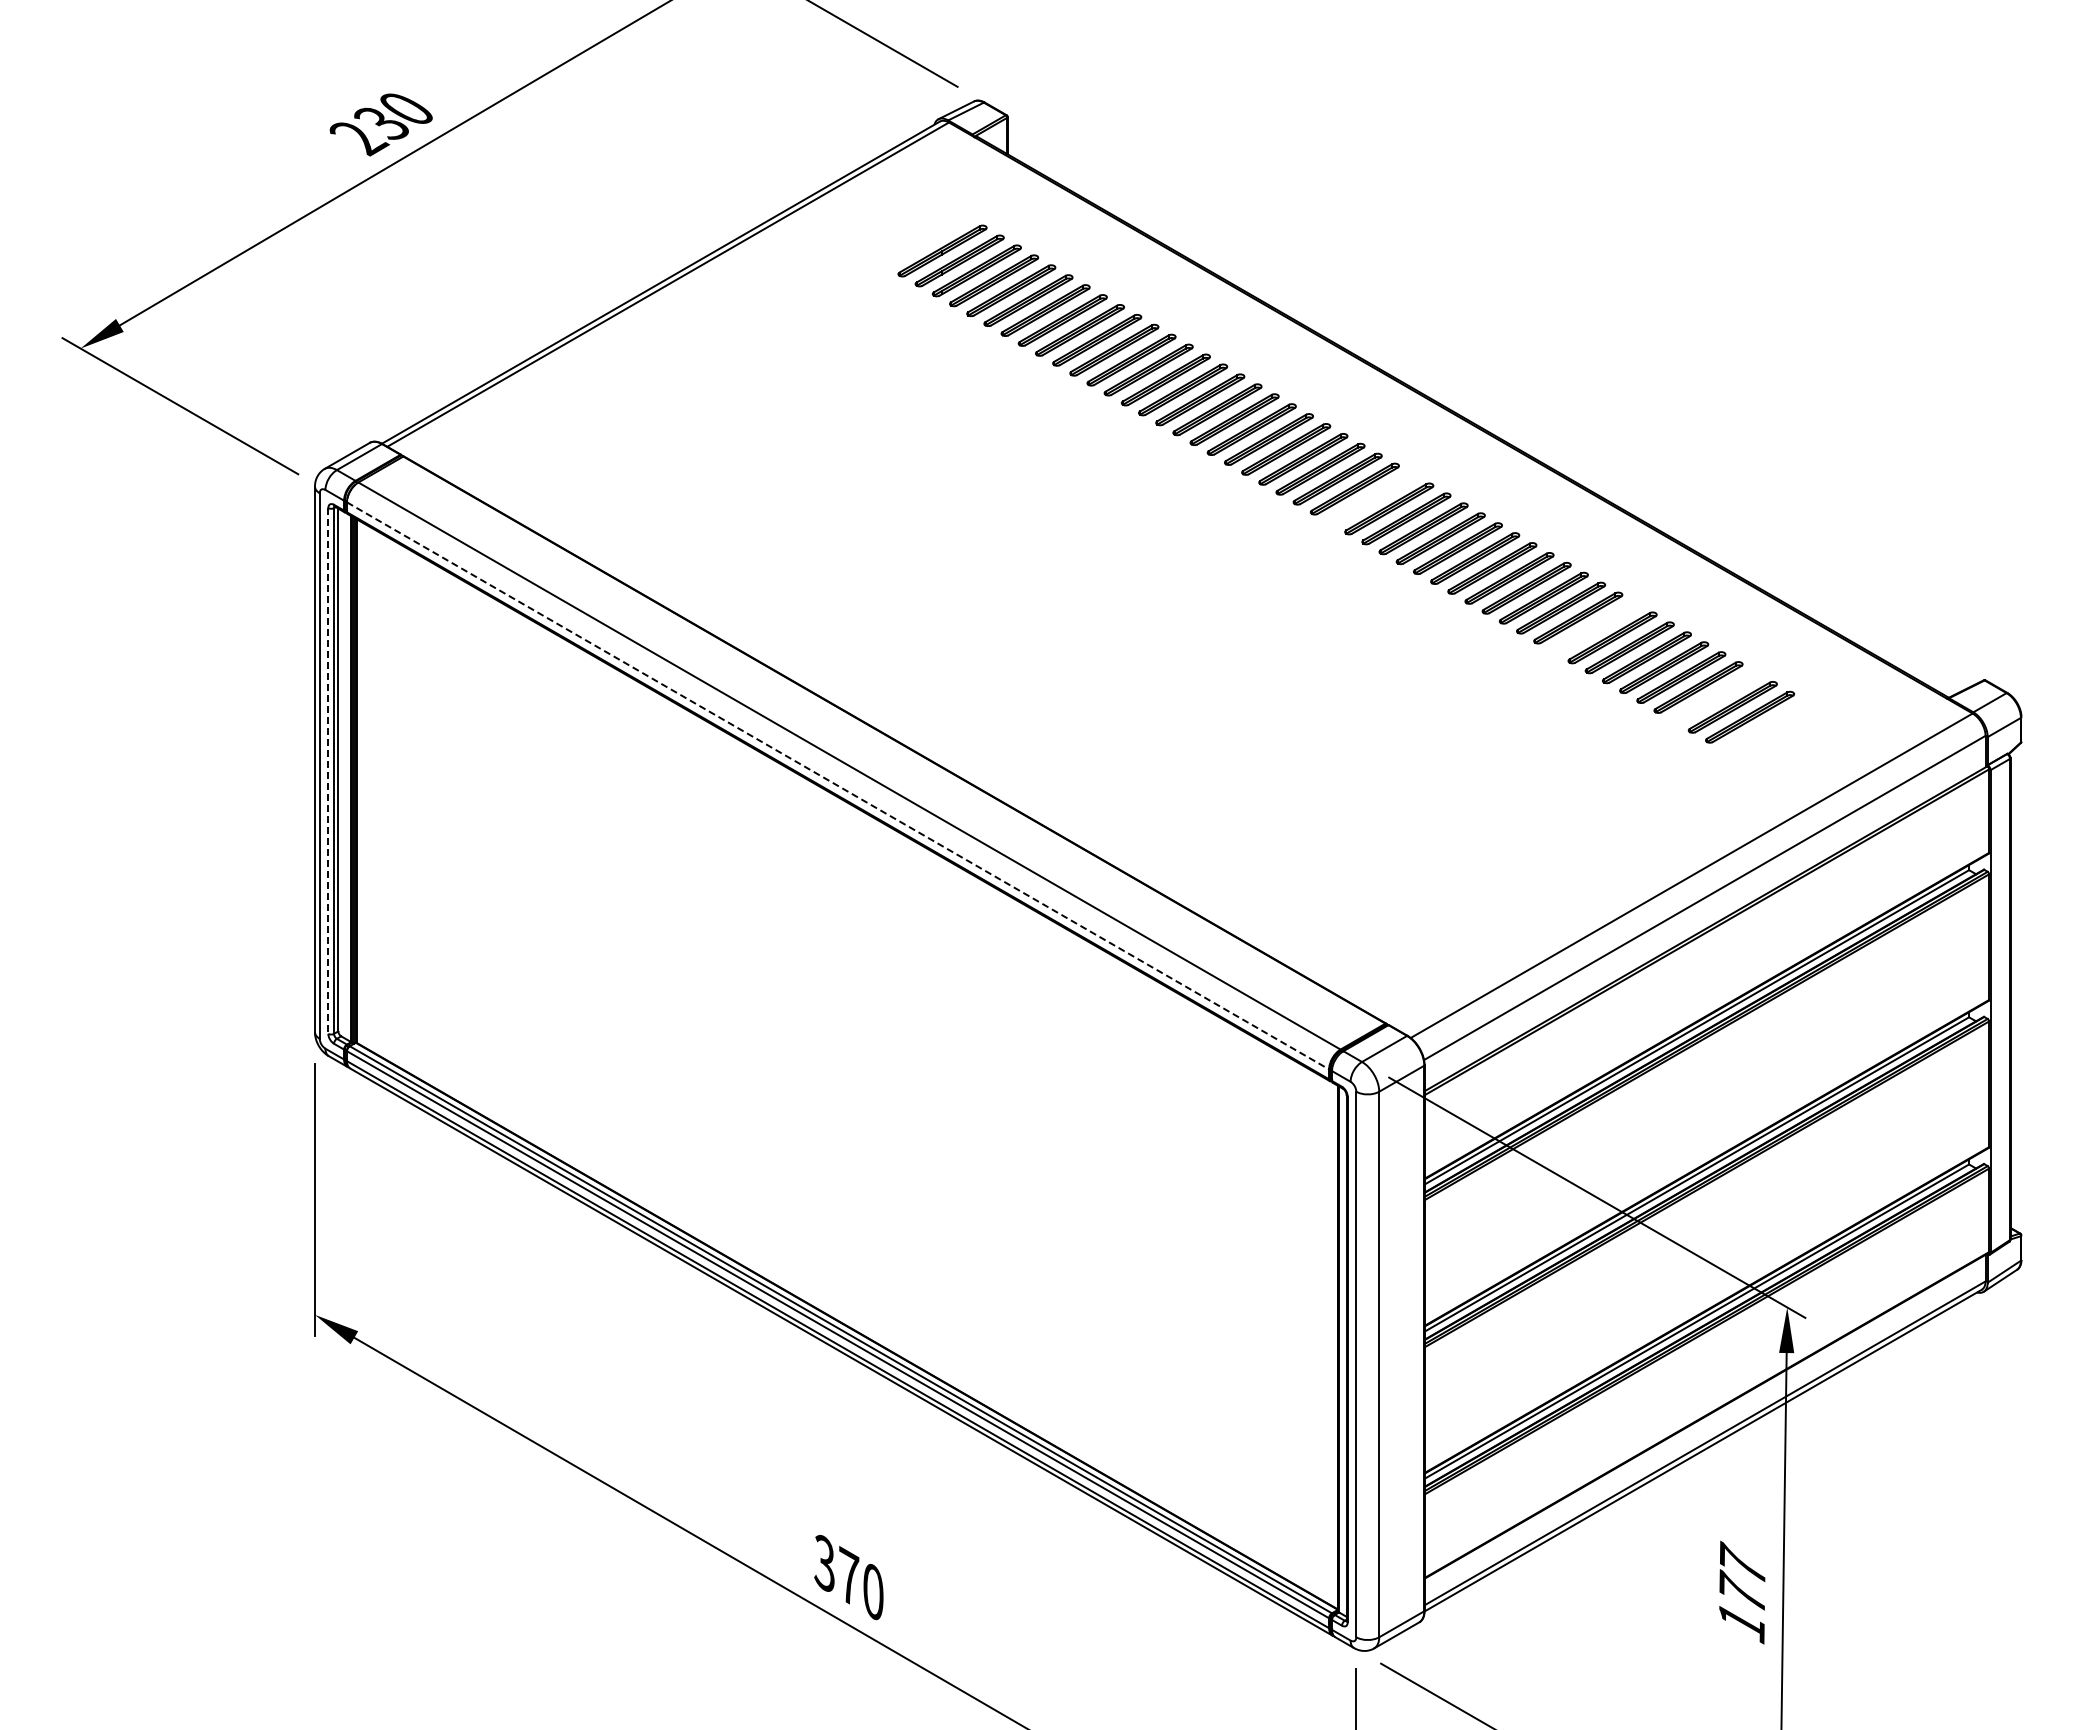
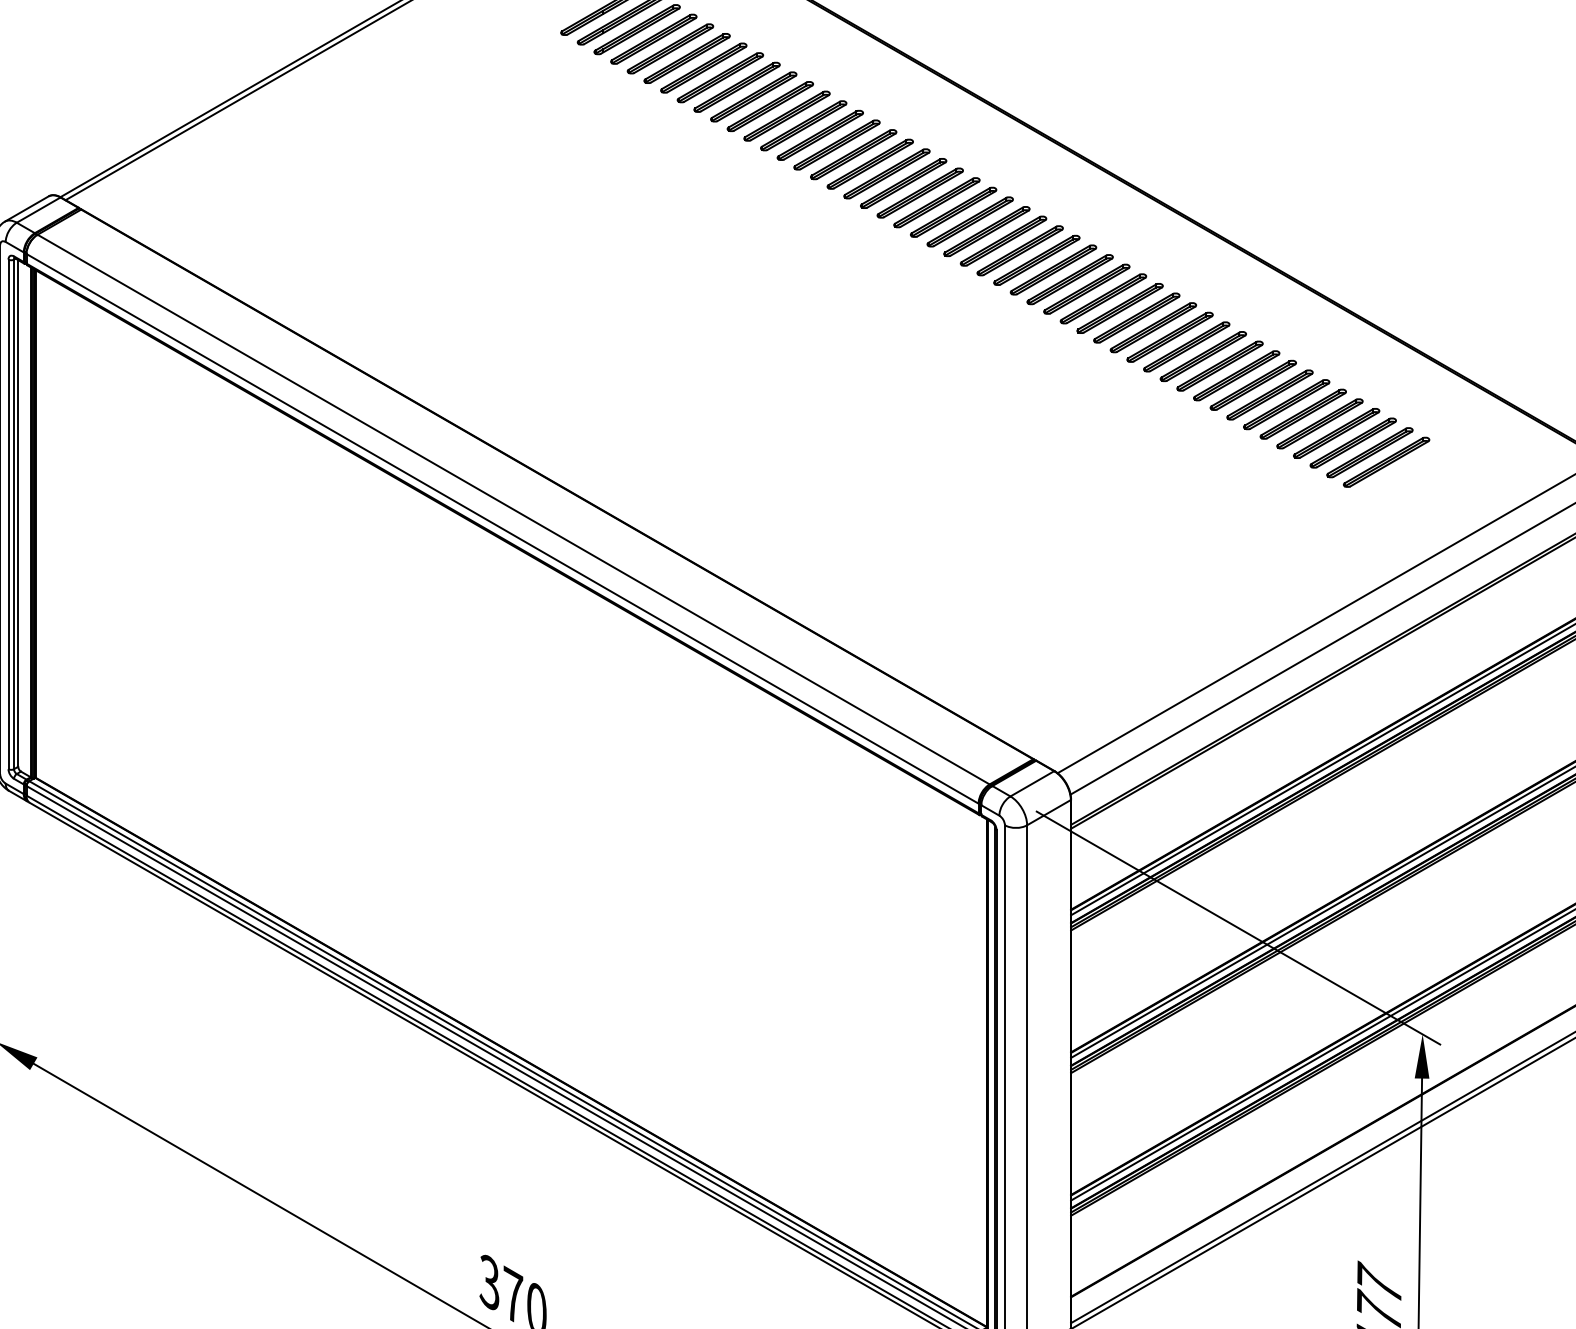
part: (1372, 498) -> (1020, 250), added
part: (1595, 627) -> (1236, 375), added
part: (1715, 697) -> (1353, 443), added
line: (328, 771) -> (8, 514), dashed -> solid
line: (838, 786) -> (503, 529), dashed -> solid

